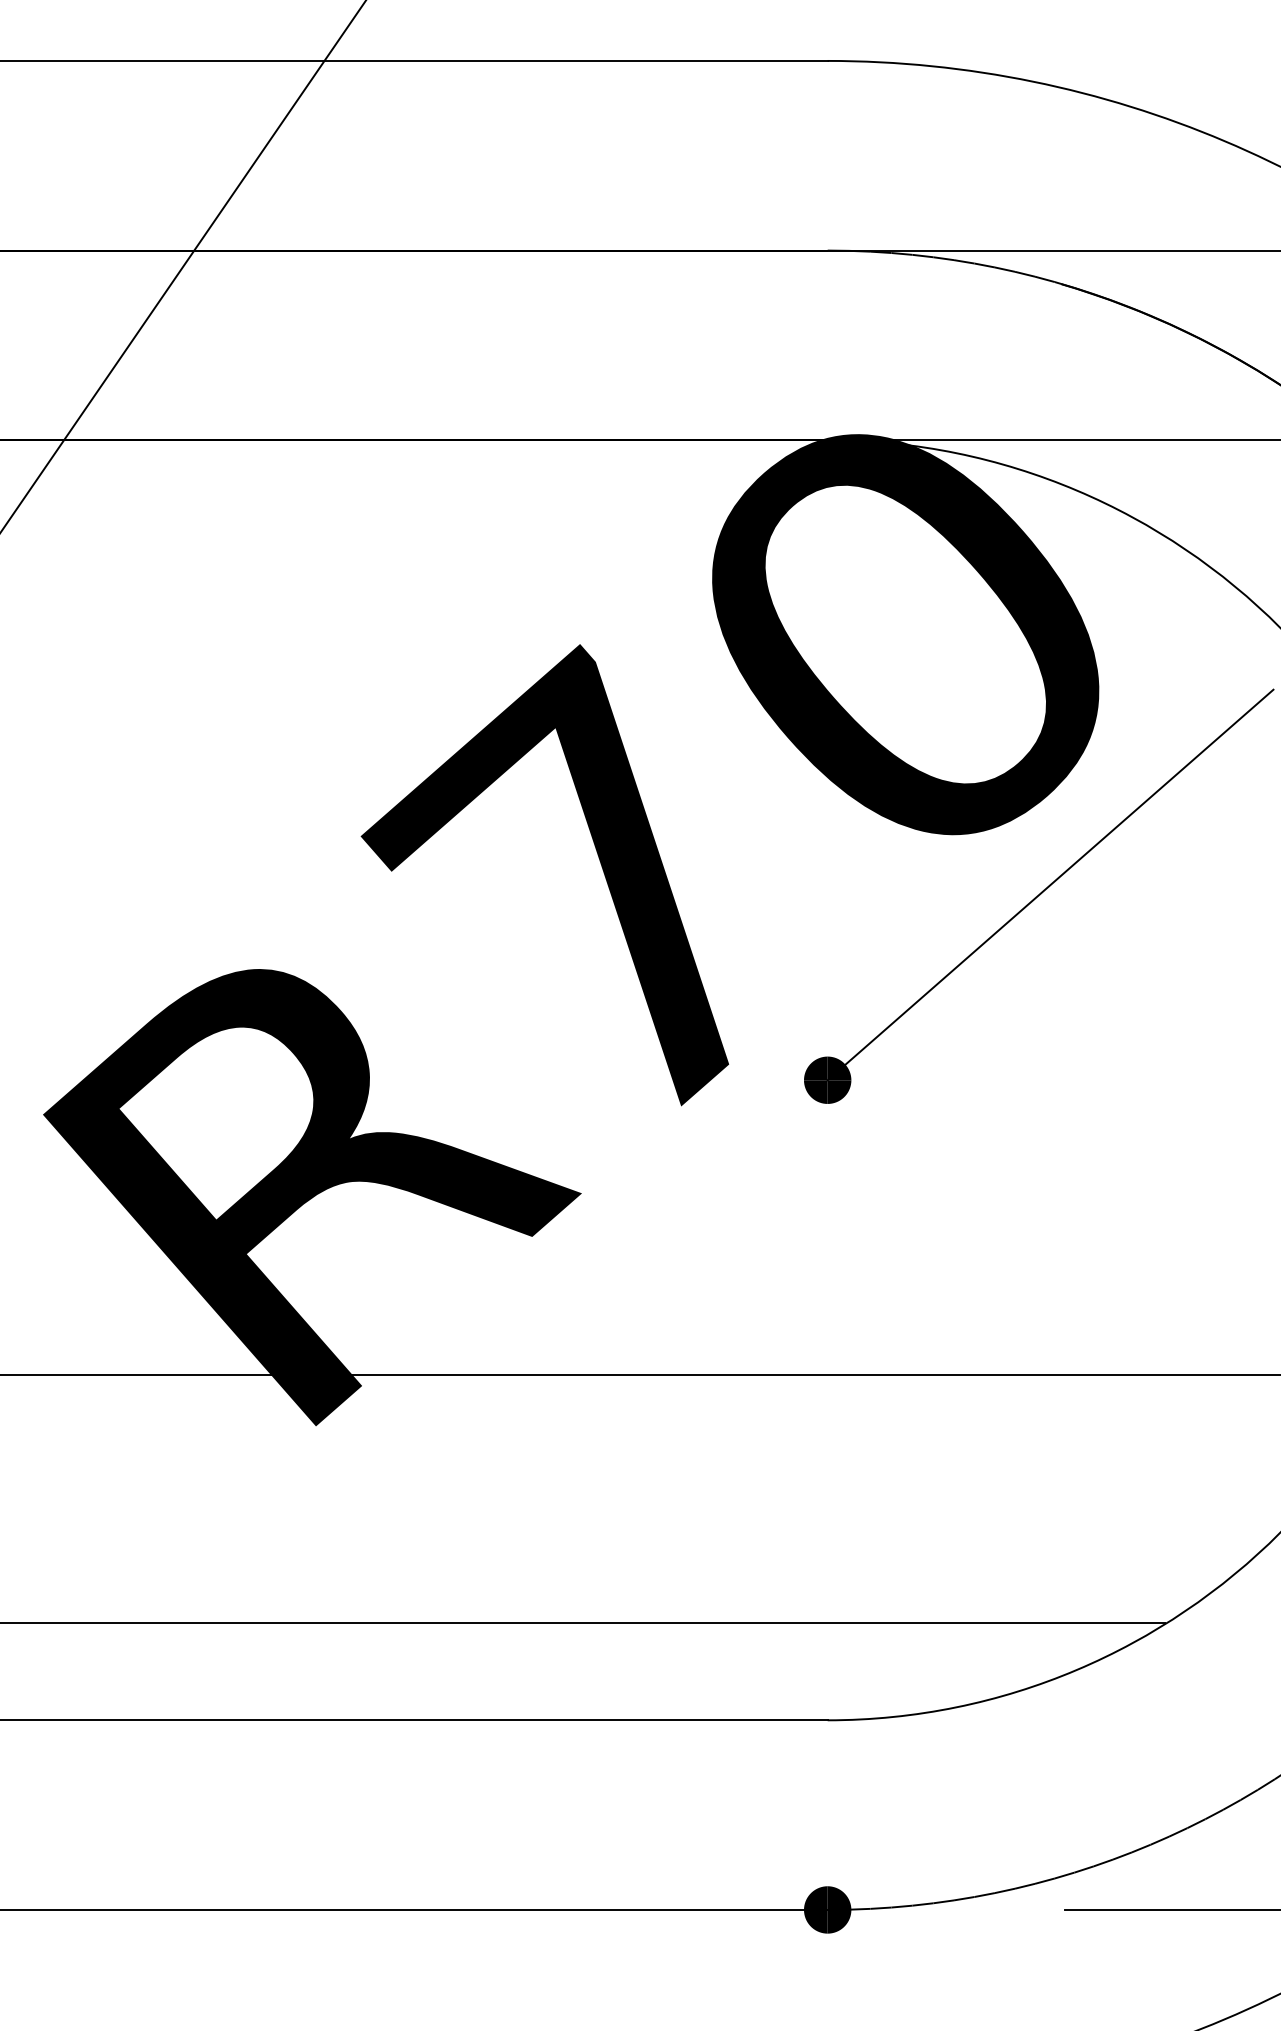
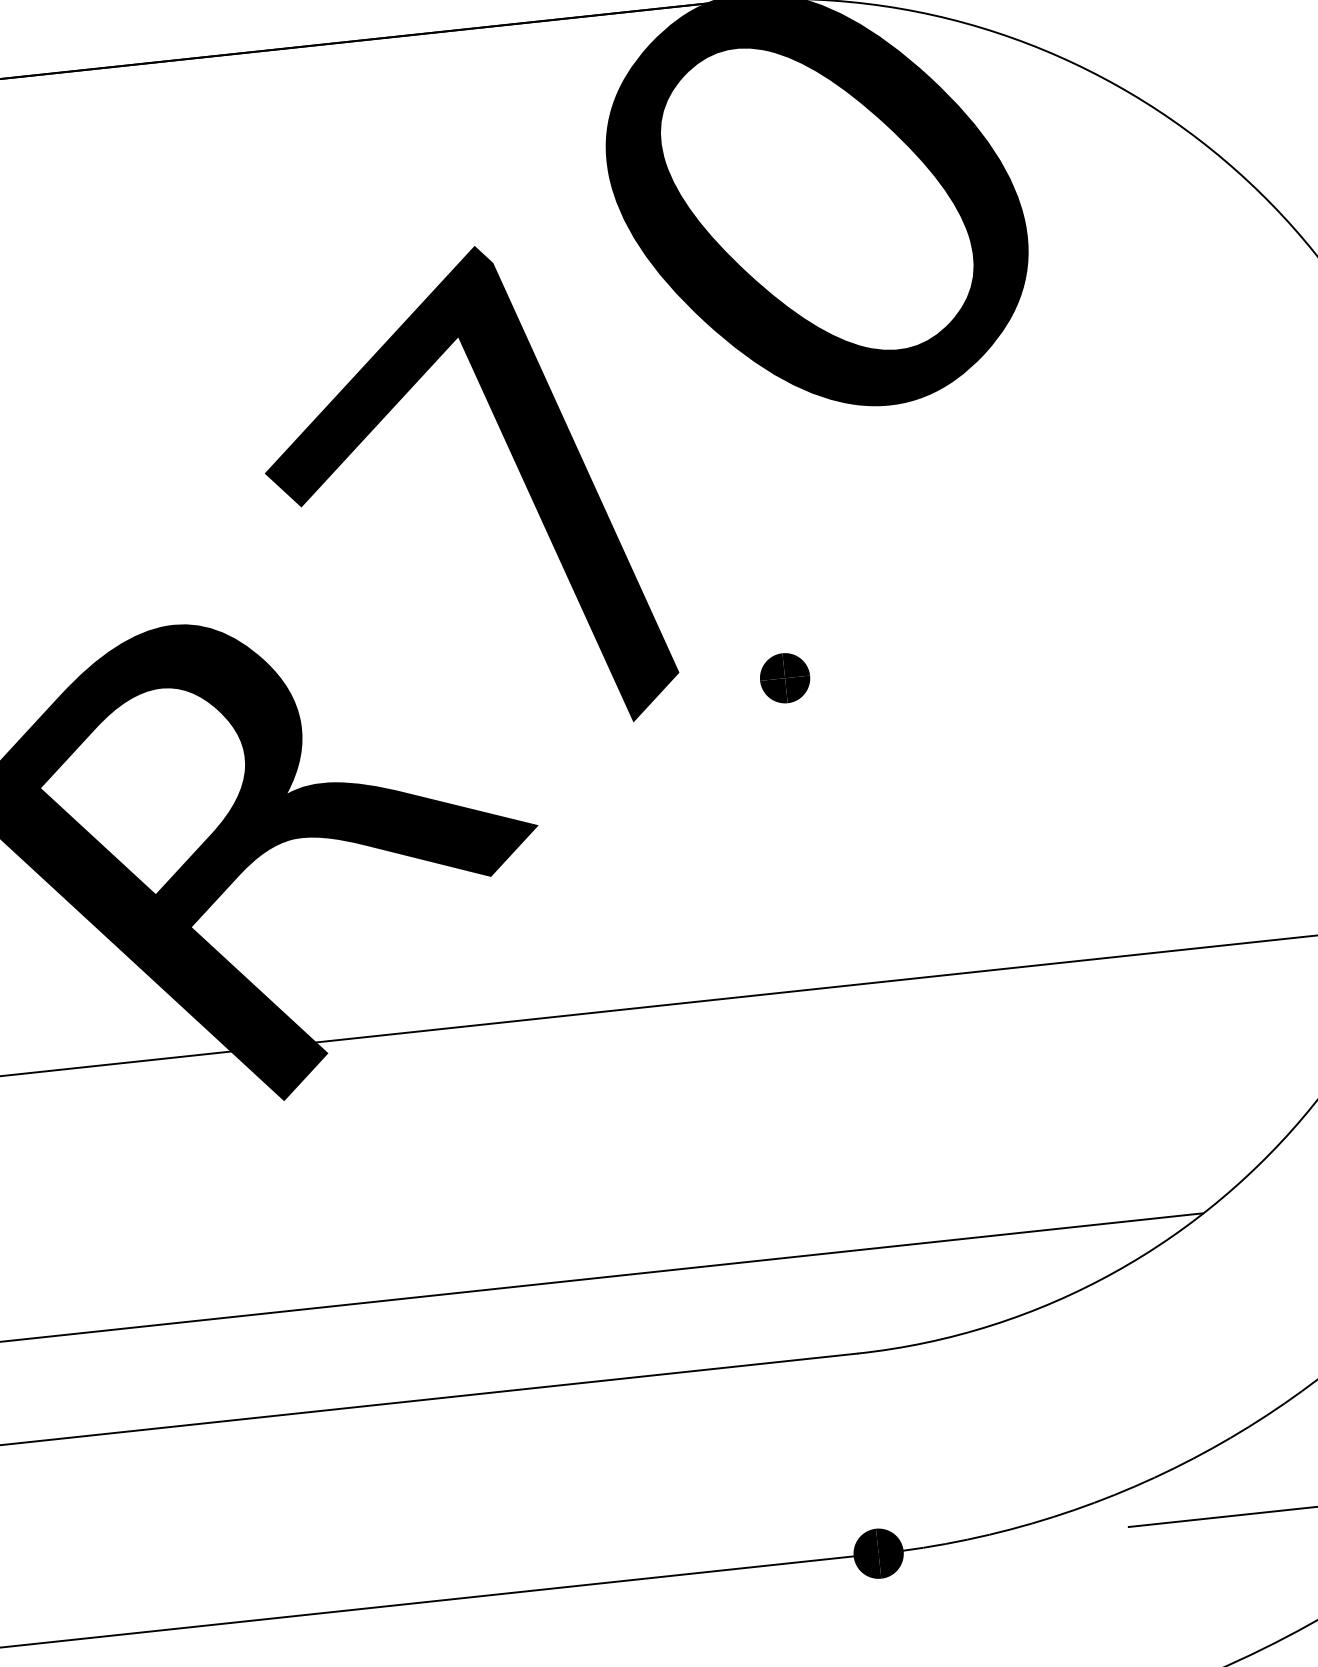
line: (1050, 884) -> (998, 446), removed

